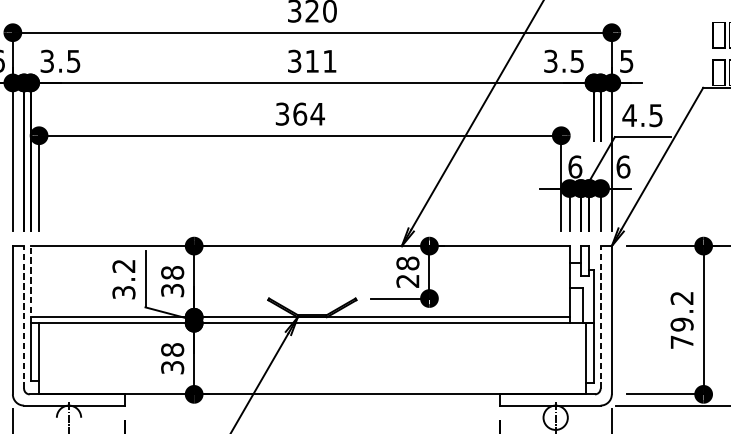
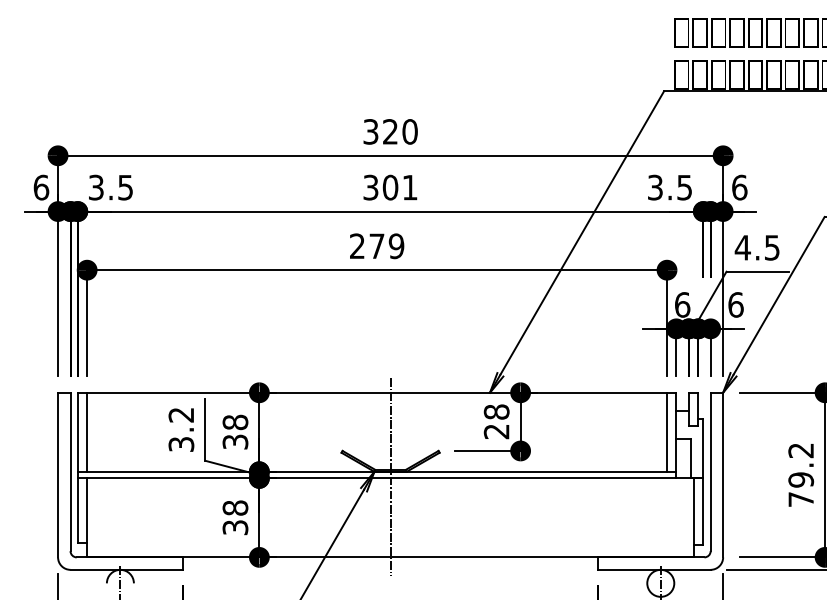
text: (312, 61) -> (390, 187), 311 -> 301
text: (626, 61) -> (739, 187), 5 -> 6
text: (300, 114) -> (377, 246), 364 -> 279
line: (39, 280) -> (87, 431), added
line: (561, 280) -> (667, 431), added
line: (30, 284) -> (77, 435), dashed -> solid
line: (24, 317) -> (70, 471), dashed -> solid
line: (600, 317) -> (710, 471), dashed -> solid
line: (312, 322) -> (390, 477), added

